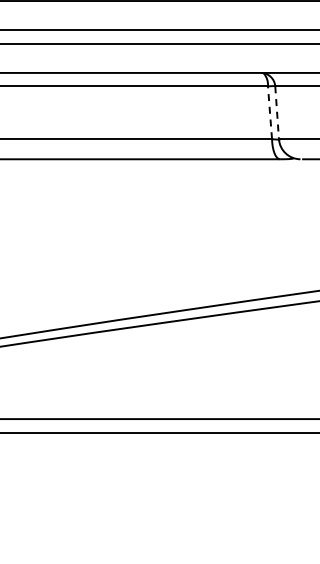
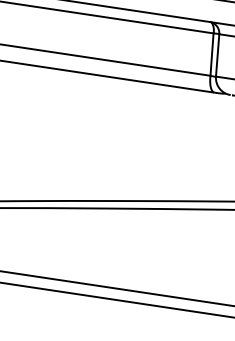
line: (270, 112) -> (212, 54), dashed -> solid
line: (277, 113) -> (217, 56), dashed -> solid

